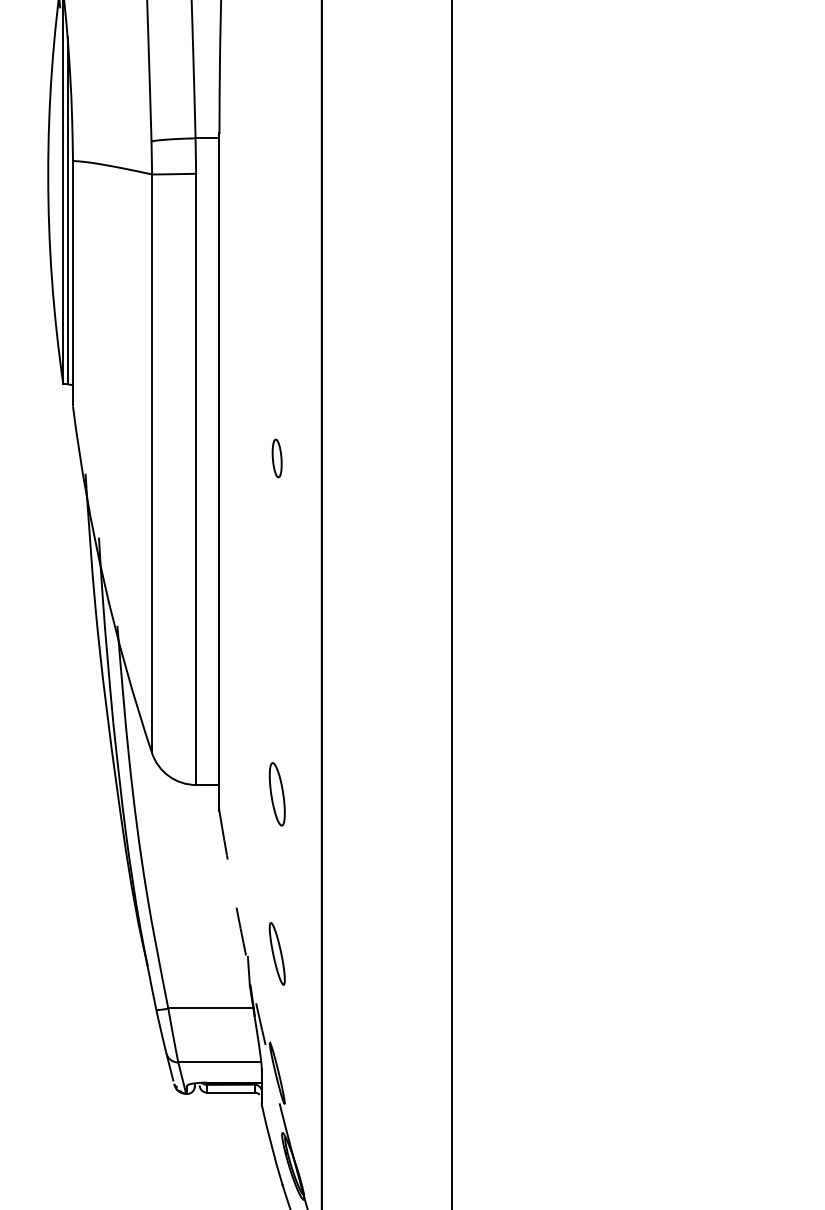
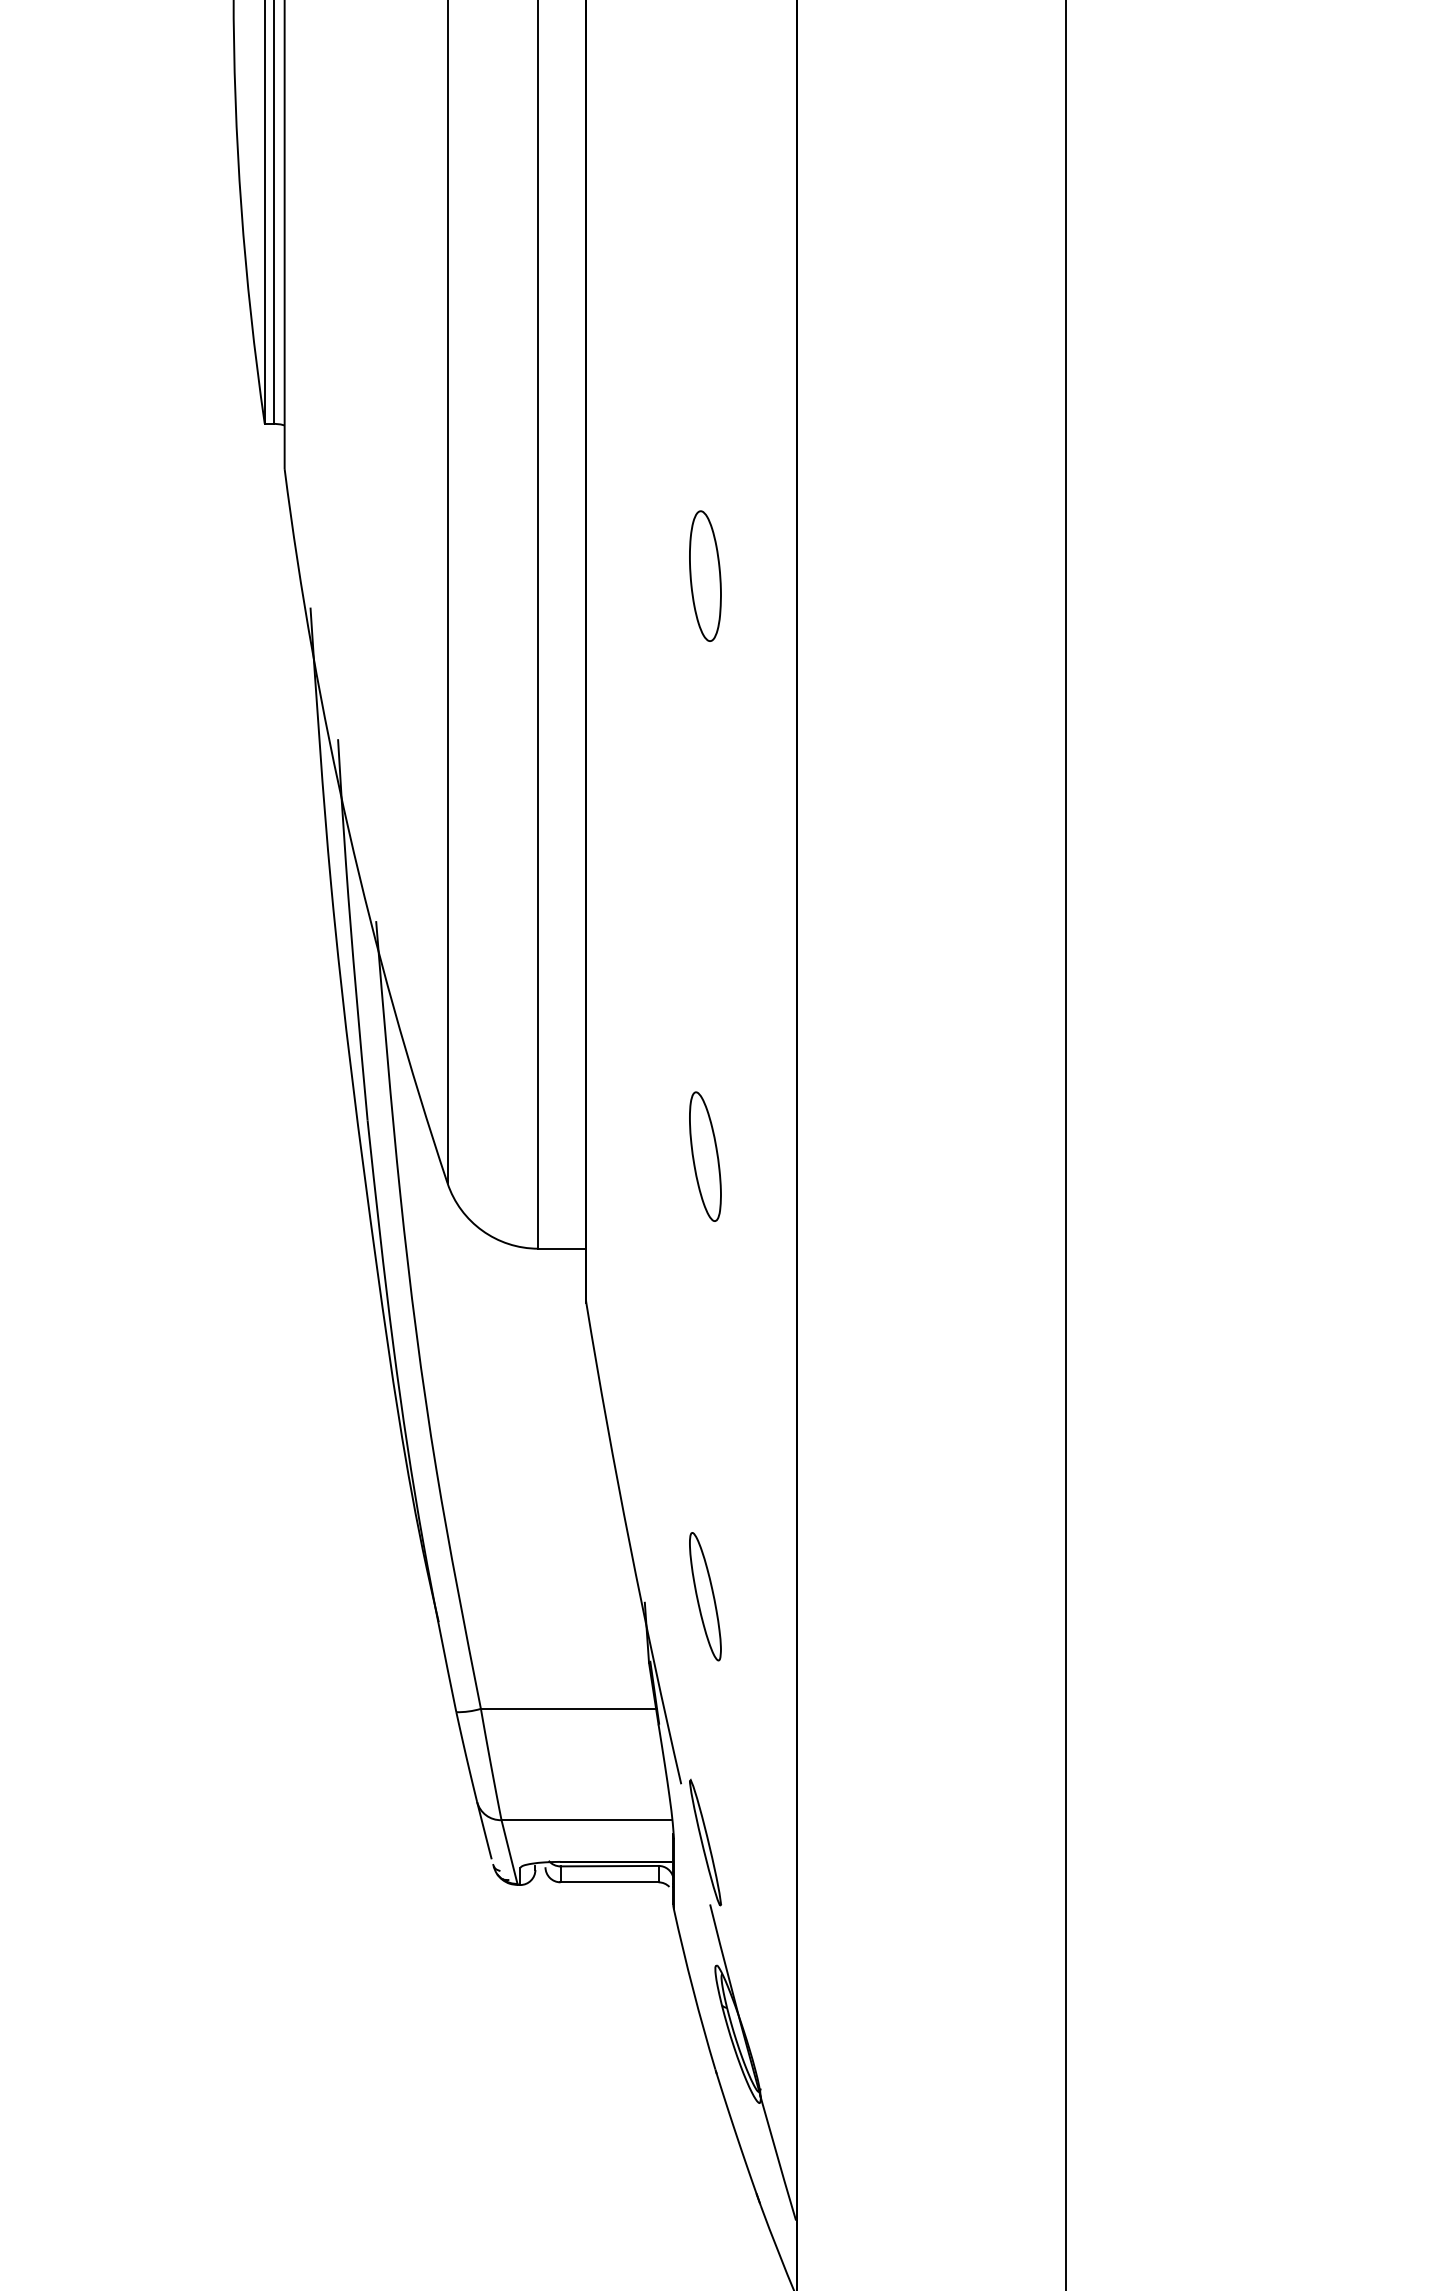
part: (276, 458) -> (703, 576), size x1.67
part: (276, 794) -> (703, 1157), moved
arc: (240, 928) -> (629, 1544), dashed -> solid

